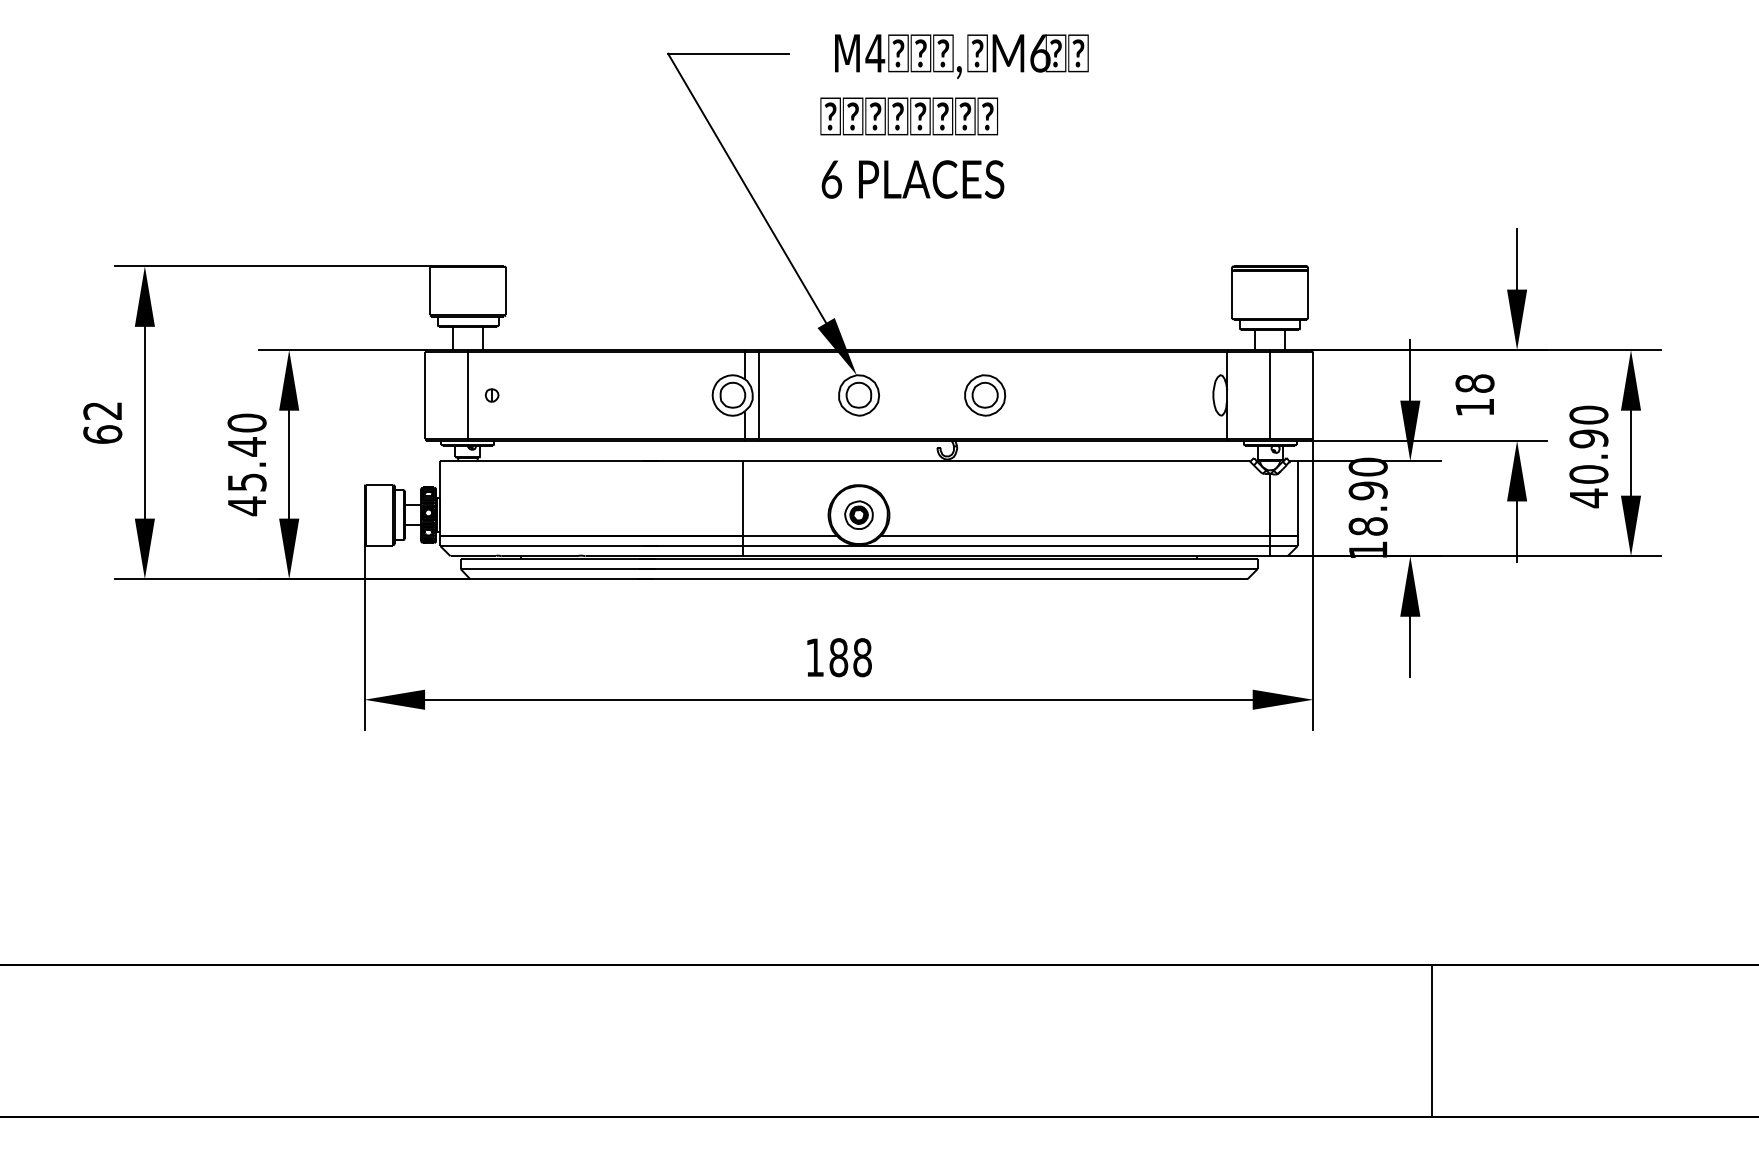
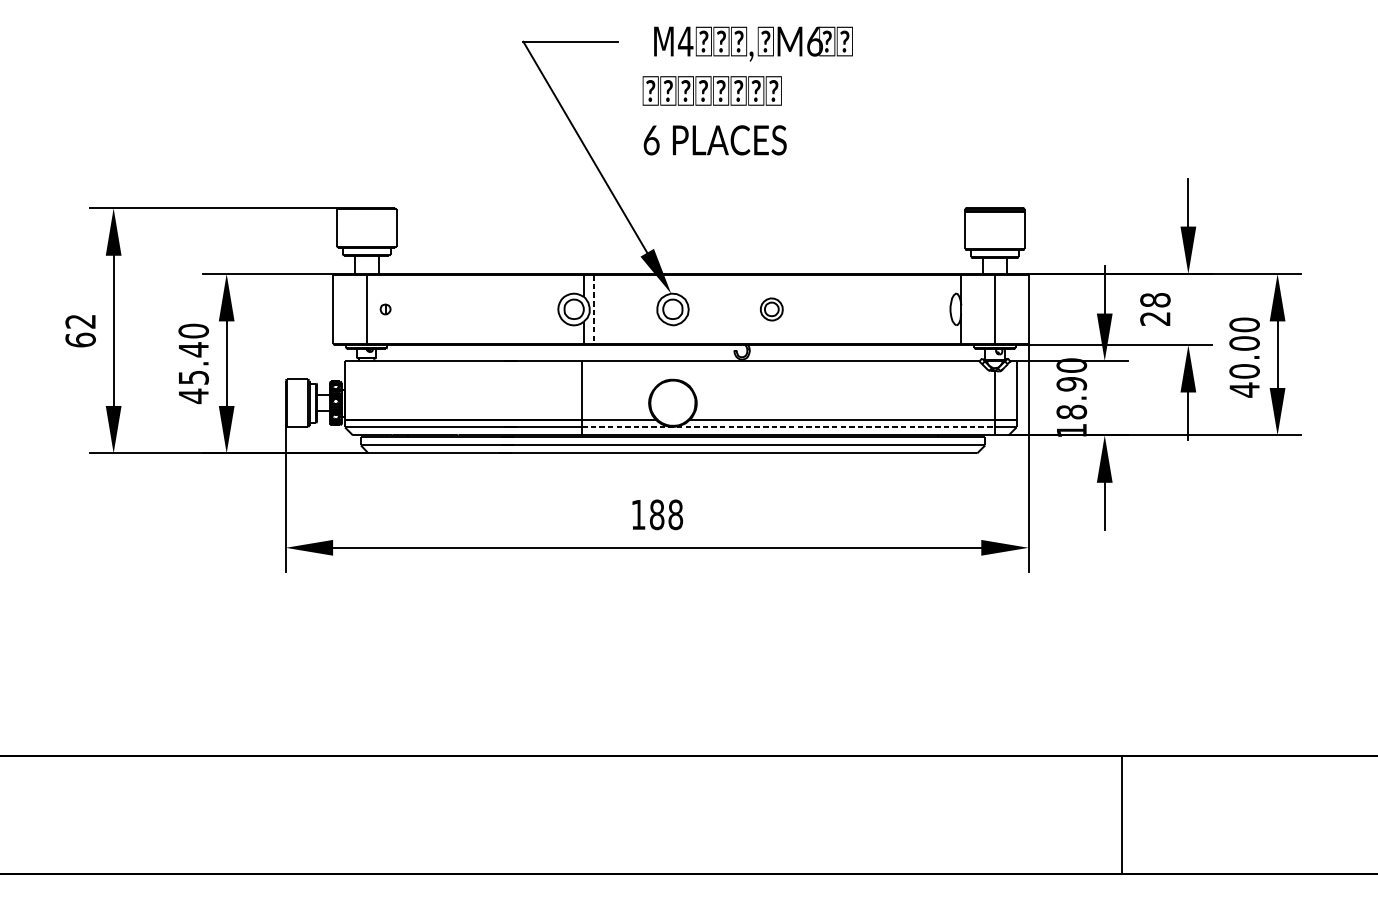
line: (758, 395) -> (594, 309), solid -> dashed
part: (985, 395) -> (772, 309), size x0.7
text: (1474, 407) -> (1155, 318), 18 -> 28
text: (1588, 438) -> (1244, 343), 40.90 -> 40.00
part: (858, 514) -> (672, 402), removed
line: (1007, 546) -> (789, 427), solid -> dashed

